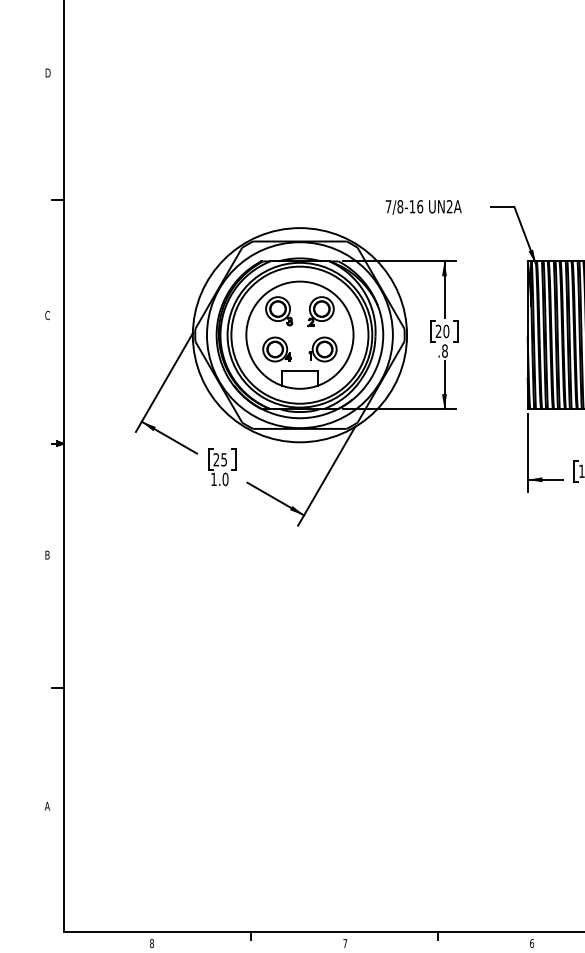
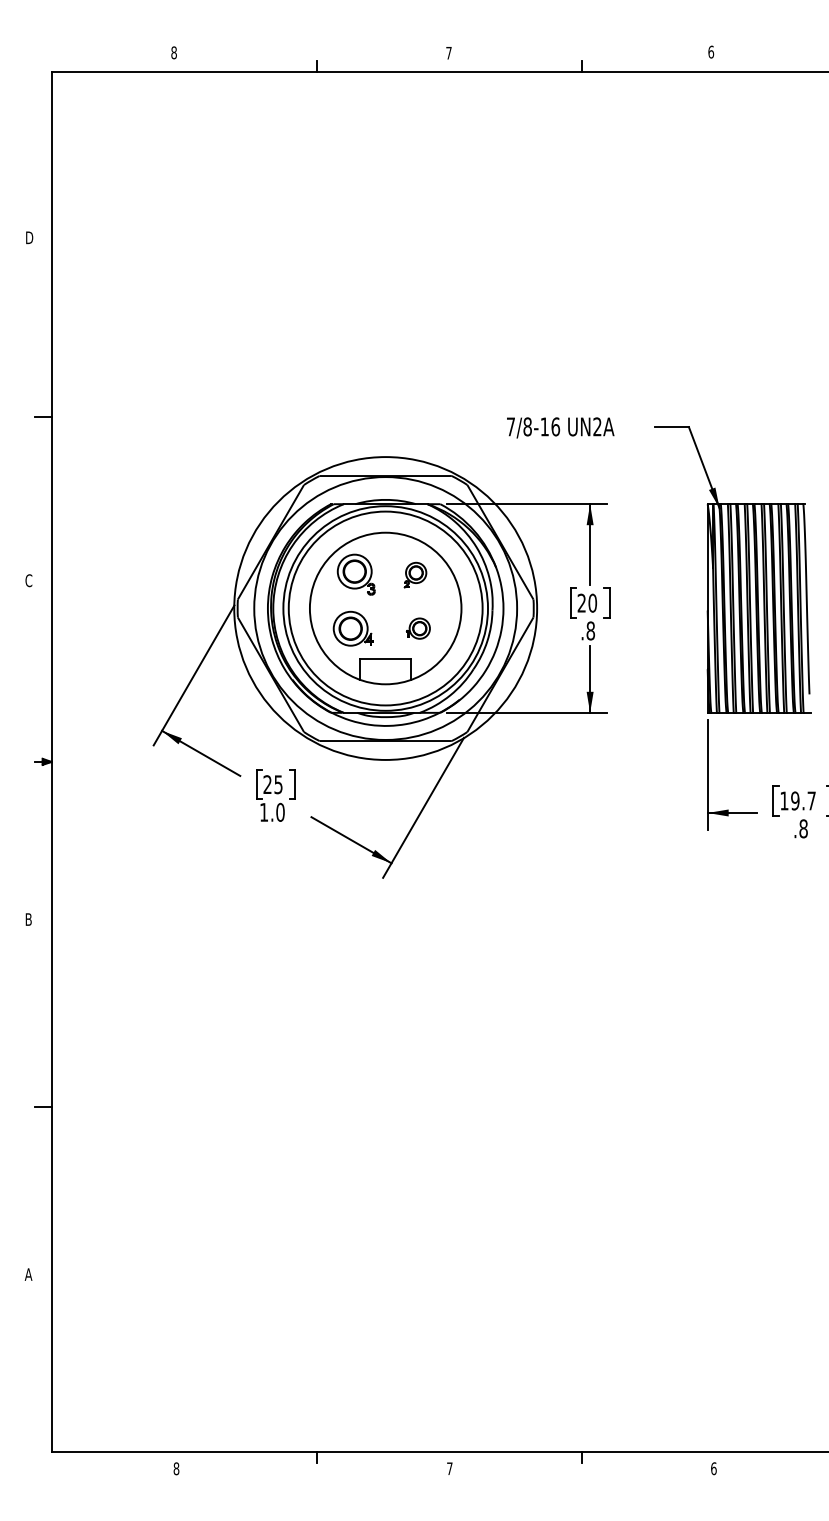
part: (321, 311) -> (415, 574), size x0.6
part: (323, 349) -> (418, 628), size x0.6

